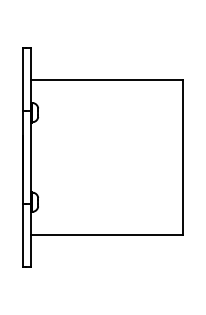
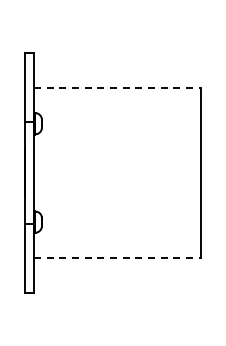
line: (107, 79) -> (117, 87), solid -> dashed
line: (107, 235) -> (117, 258), solid -> dashed

